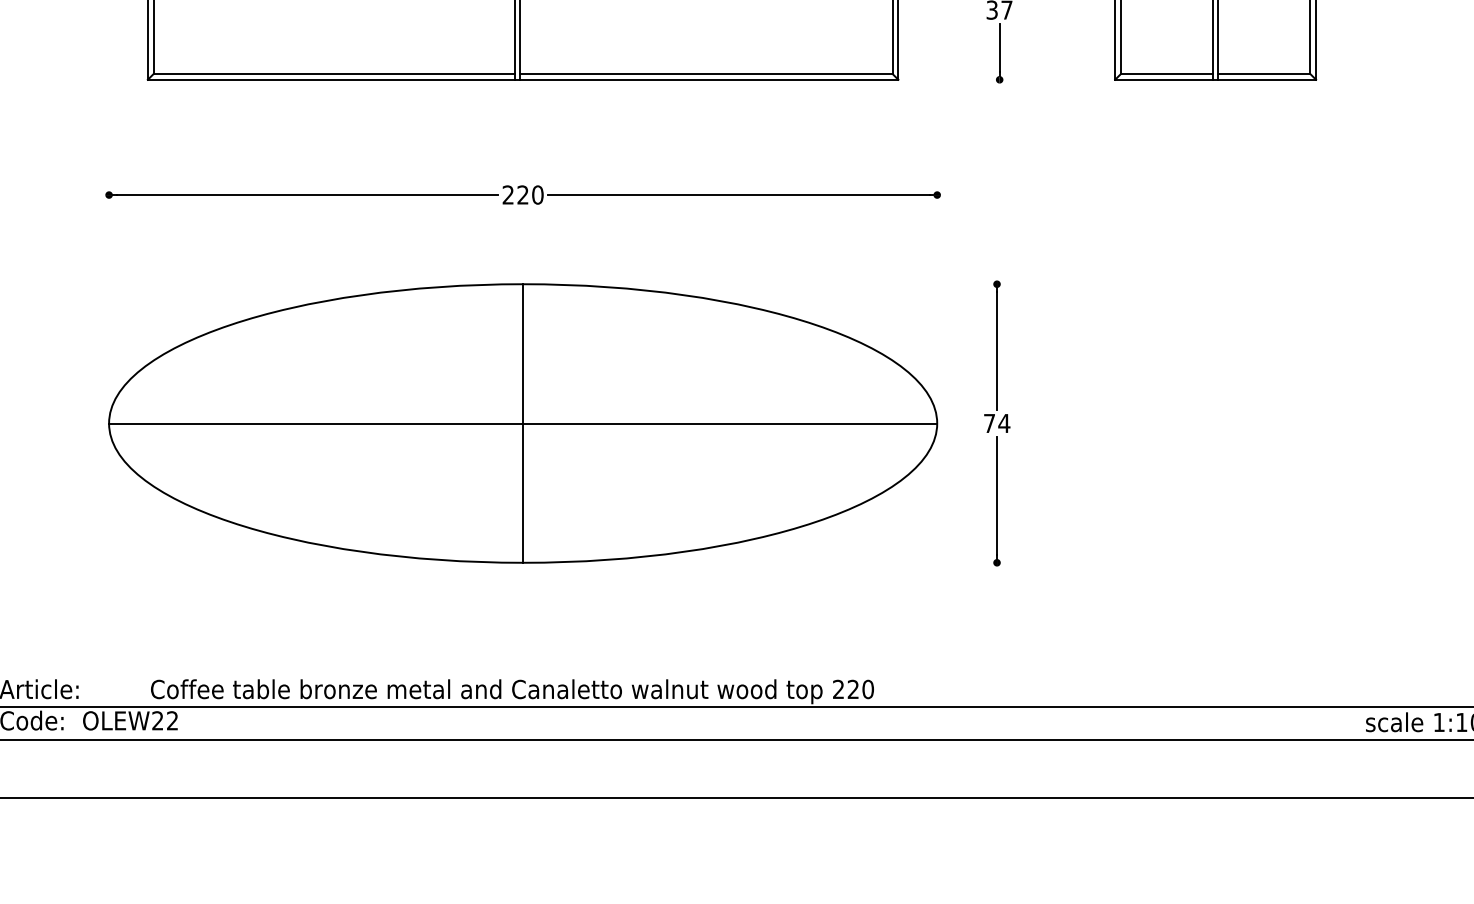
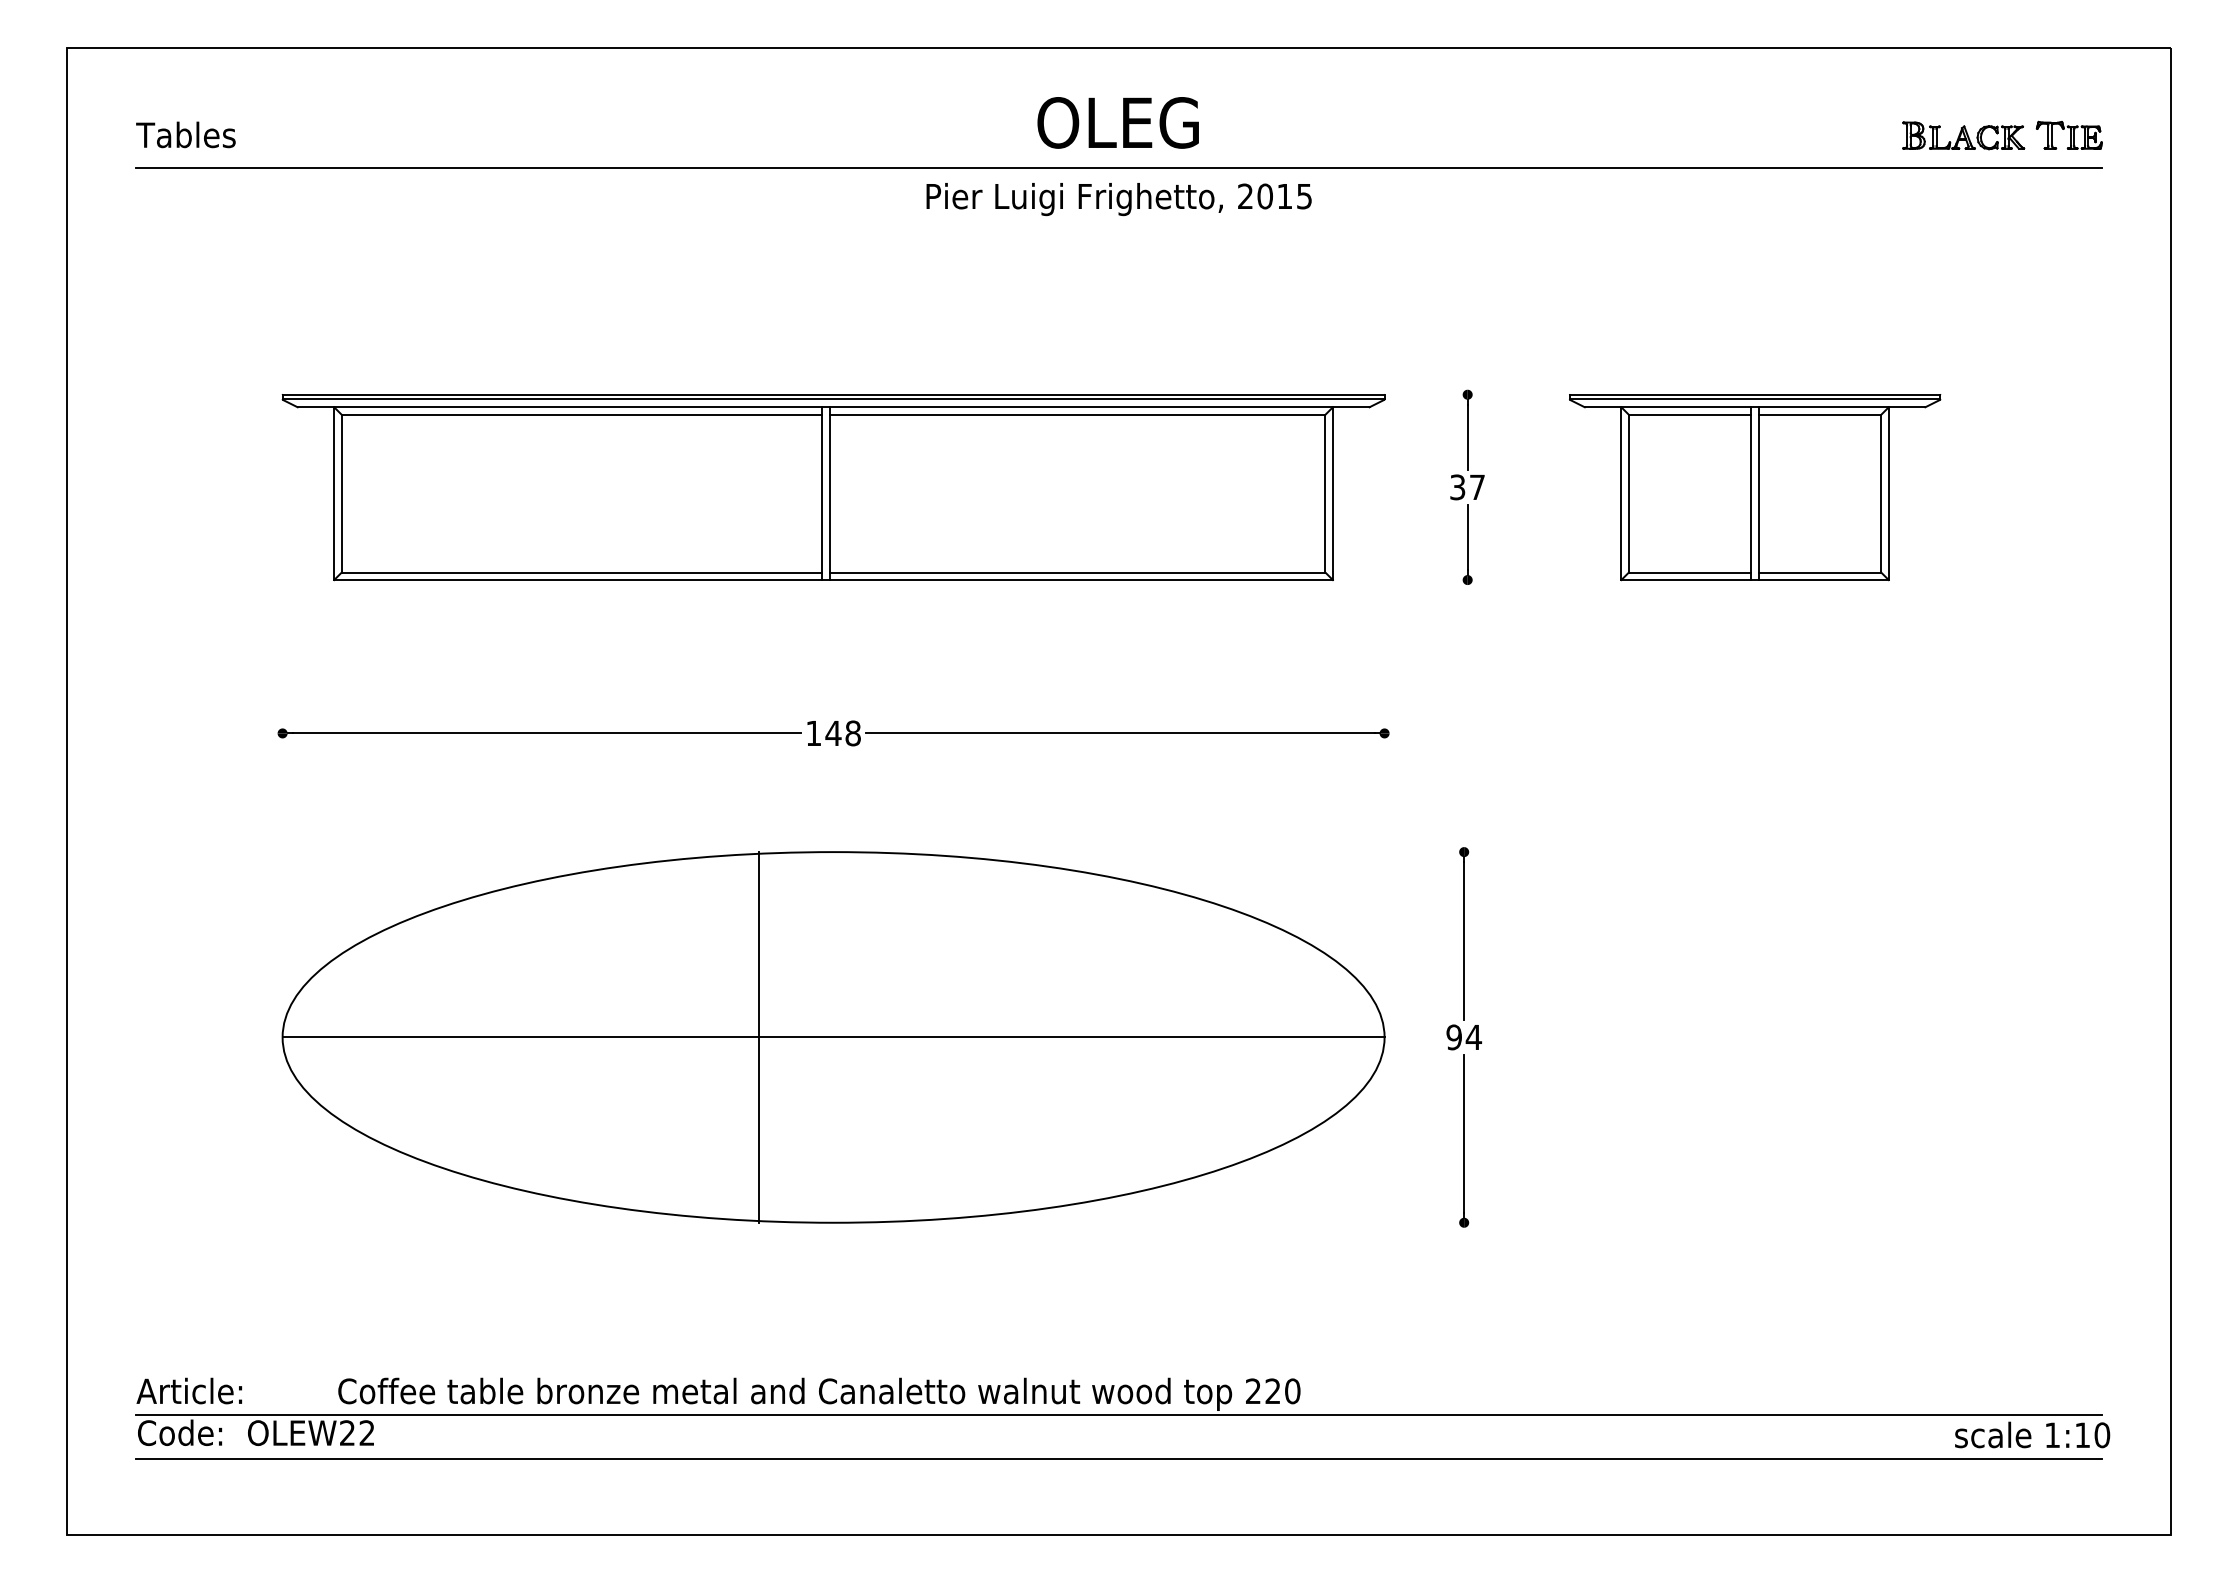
text: (523, 195) -> (833, 733), 220 -> 148
line: (523, 423) -> (758, 1037), moved
text: (989, 423) -> (1453, 1037), 74 -> 94

